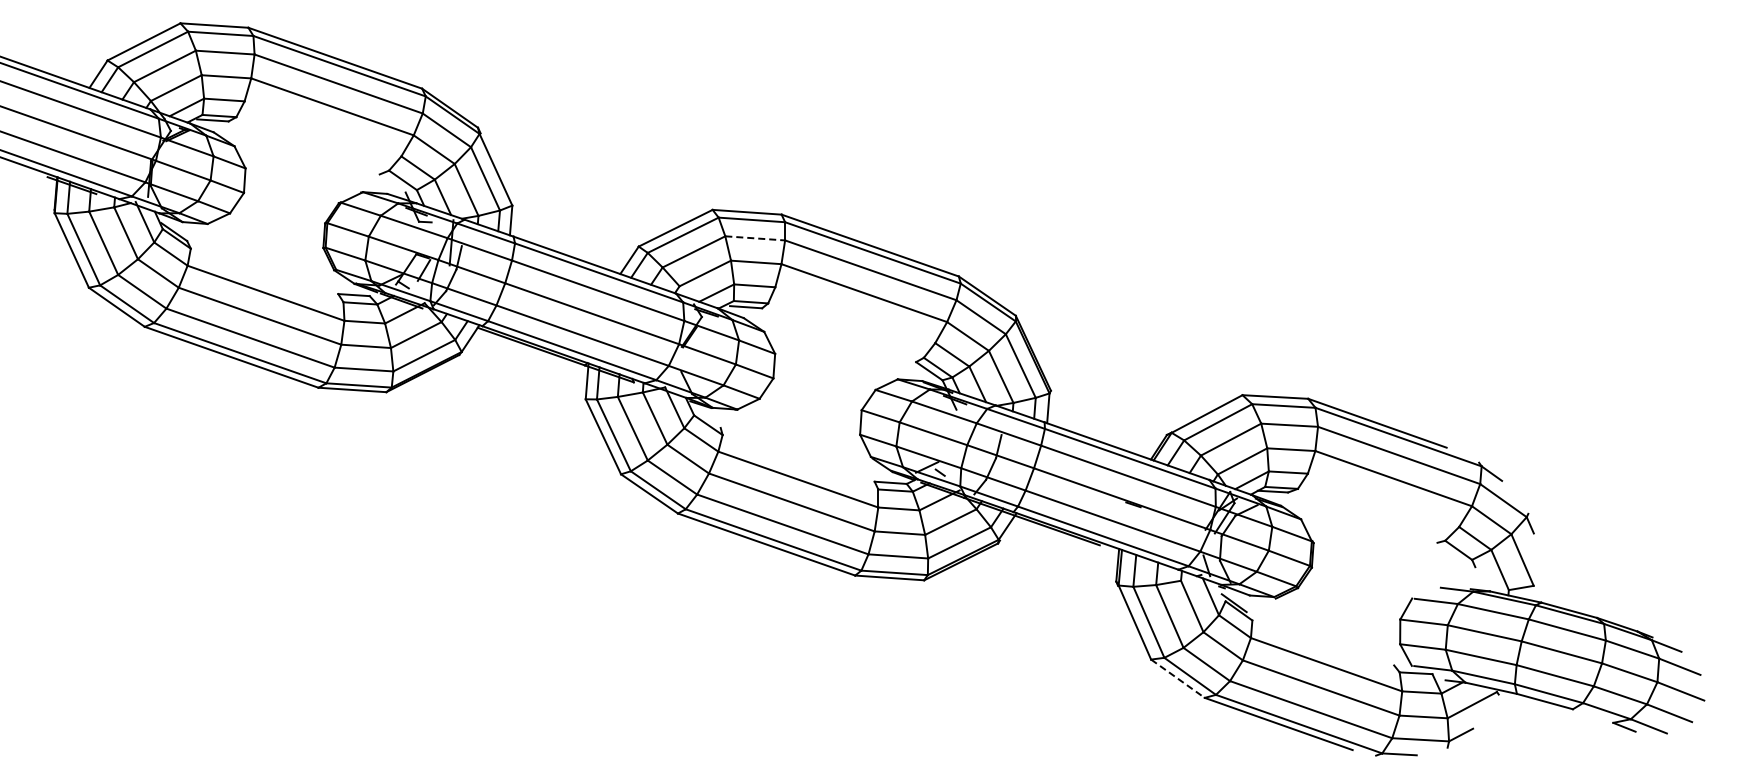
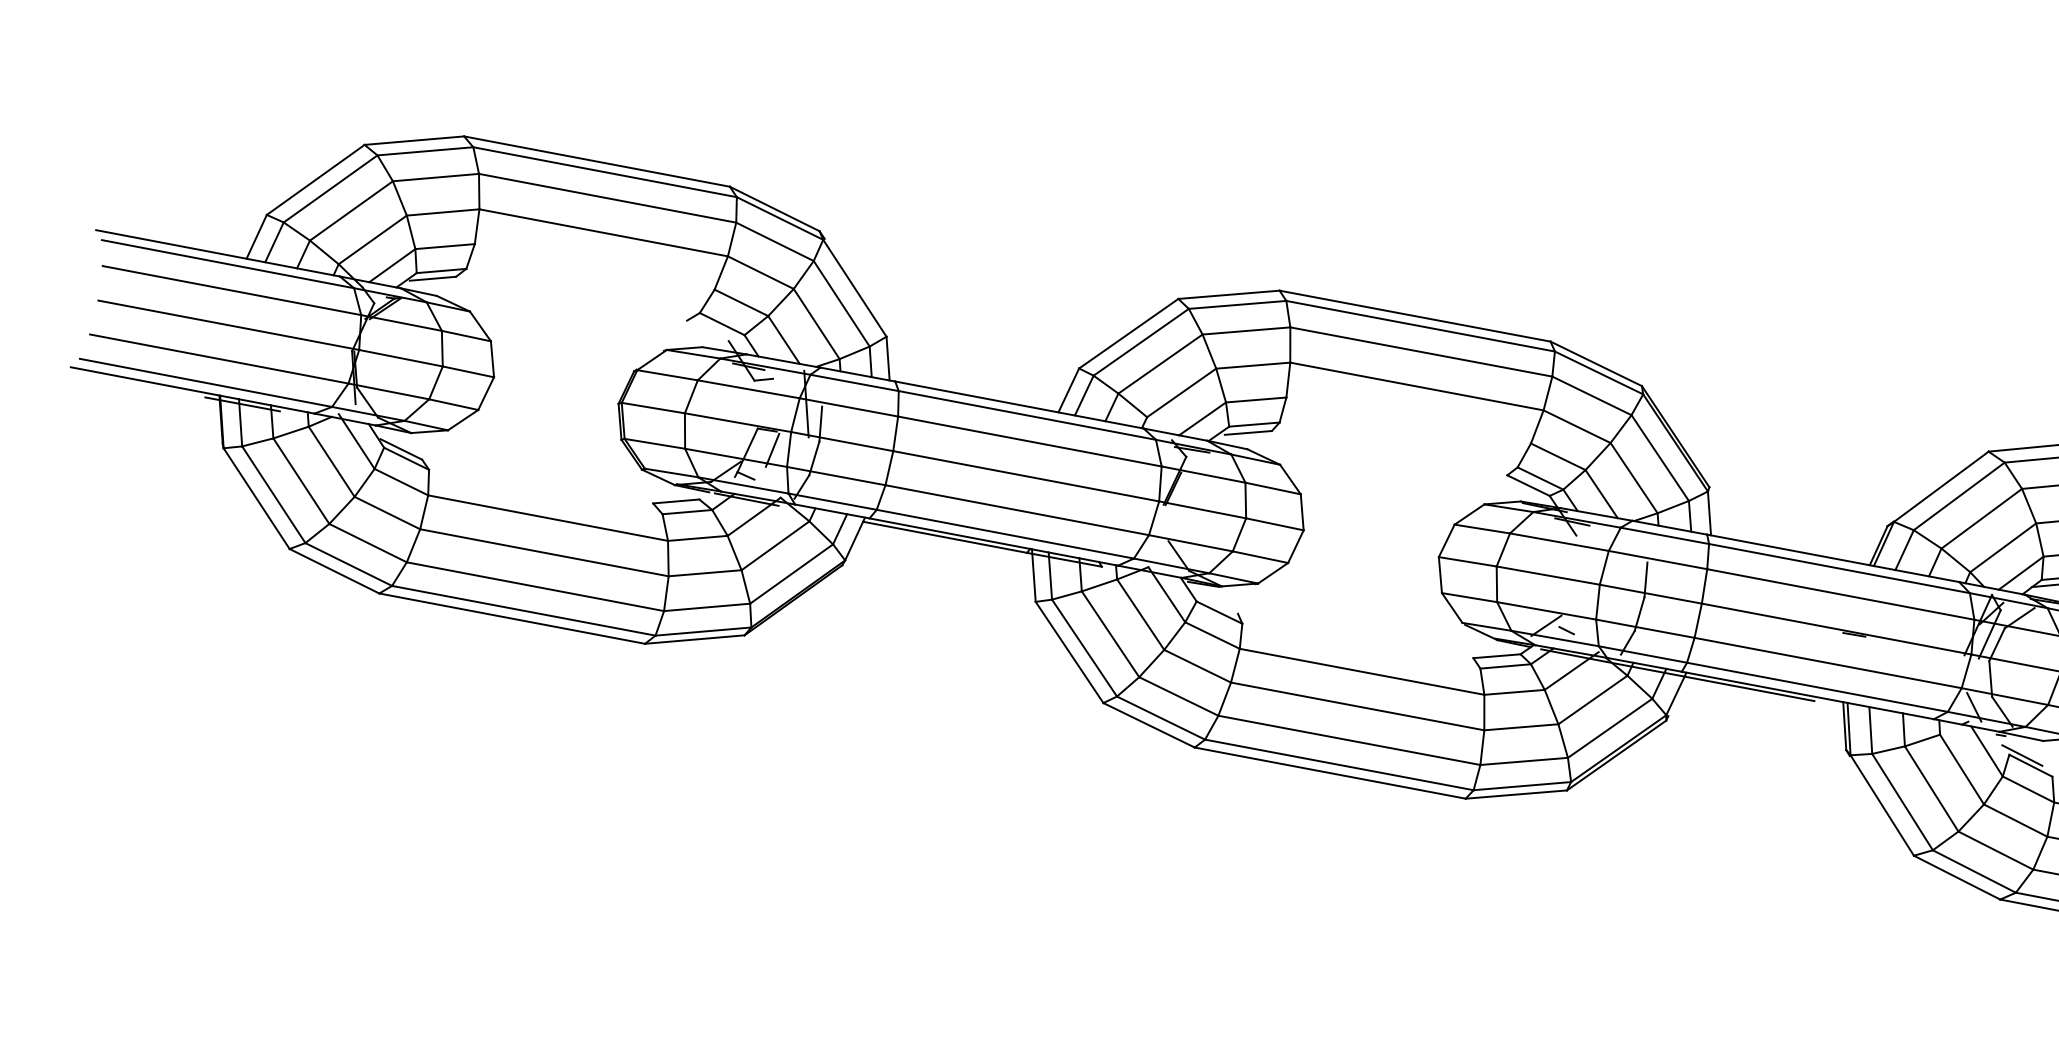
line: (755, 238) -> (1246, 331), dashed -> solid
line: (1177, 678) -> (1956, 877), dashed -> solid

